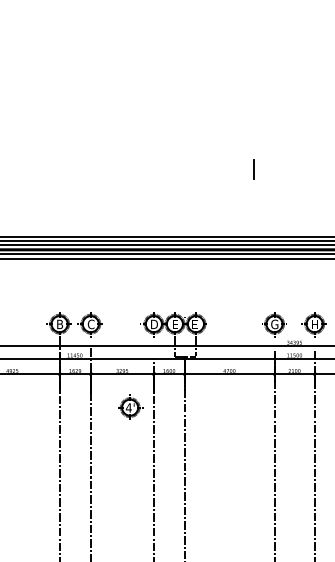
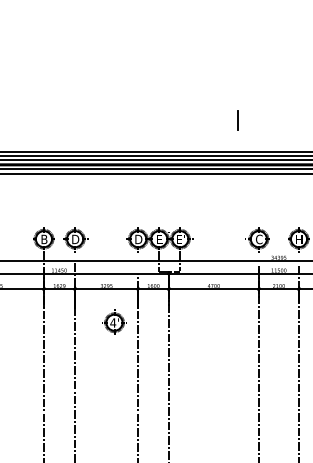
line: (253, 169) -> (237, 120), moved
text: (274, 323) -> (258, 238), G -> C
text: (90, 324) -> (74, 239), C -> D

